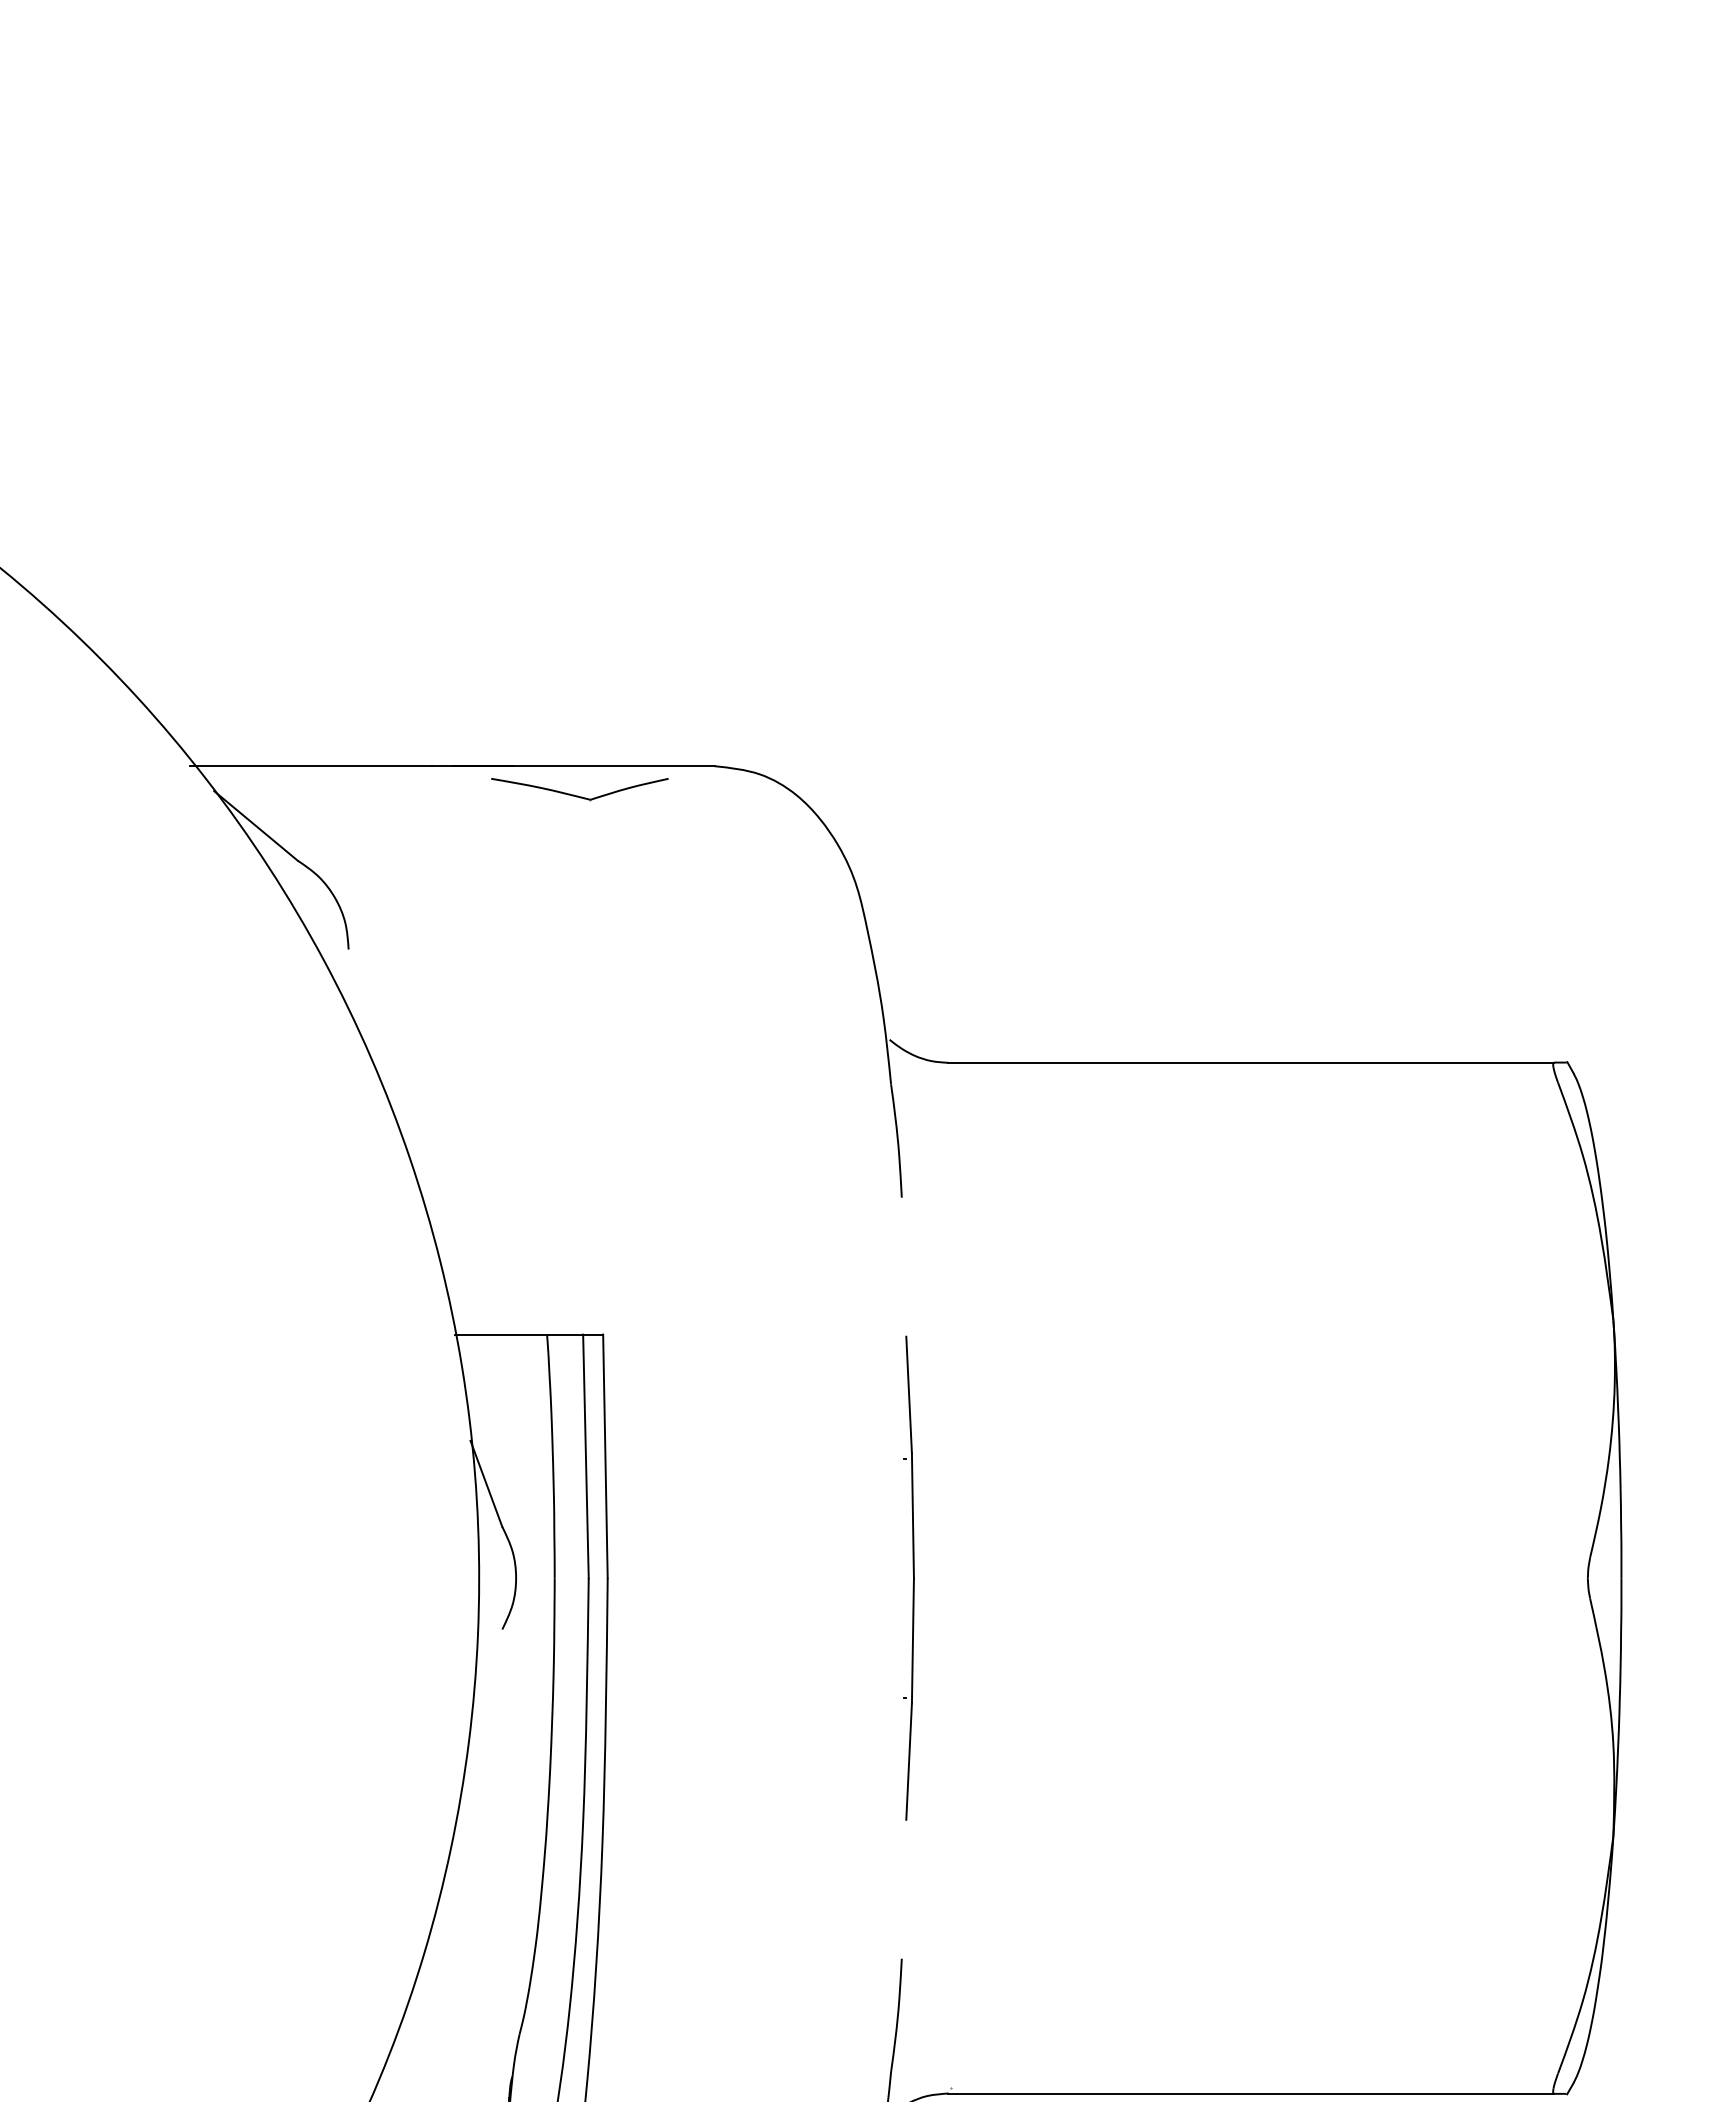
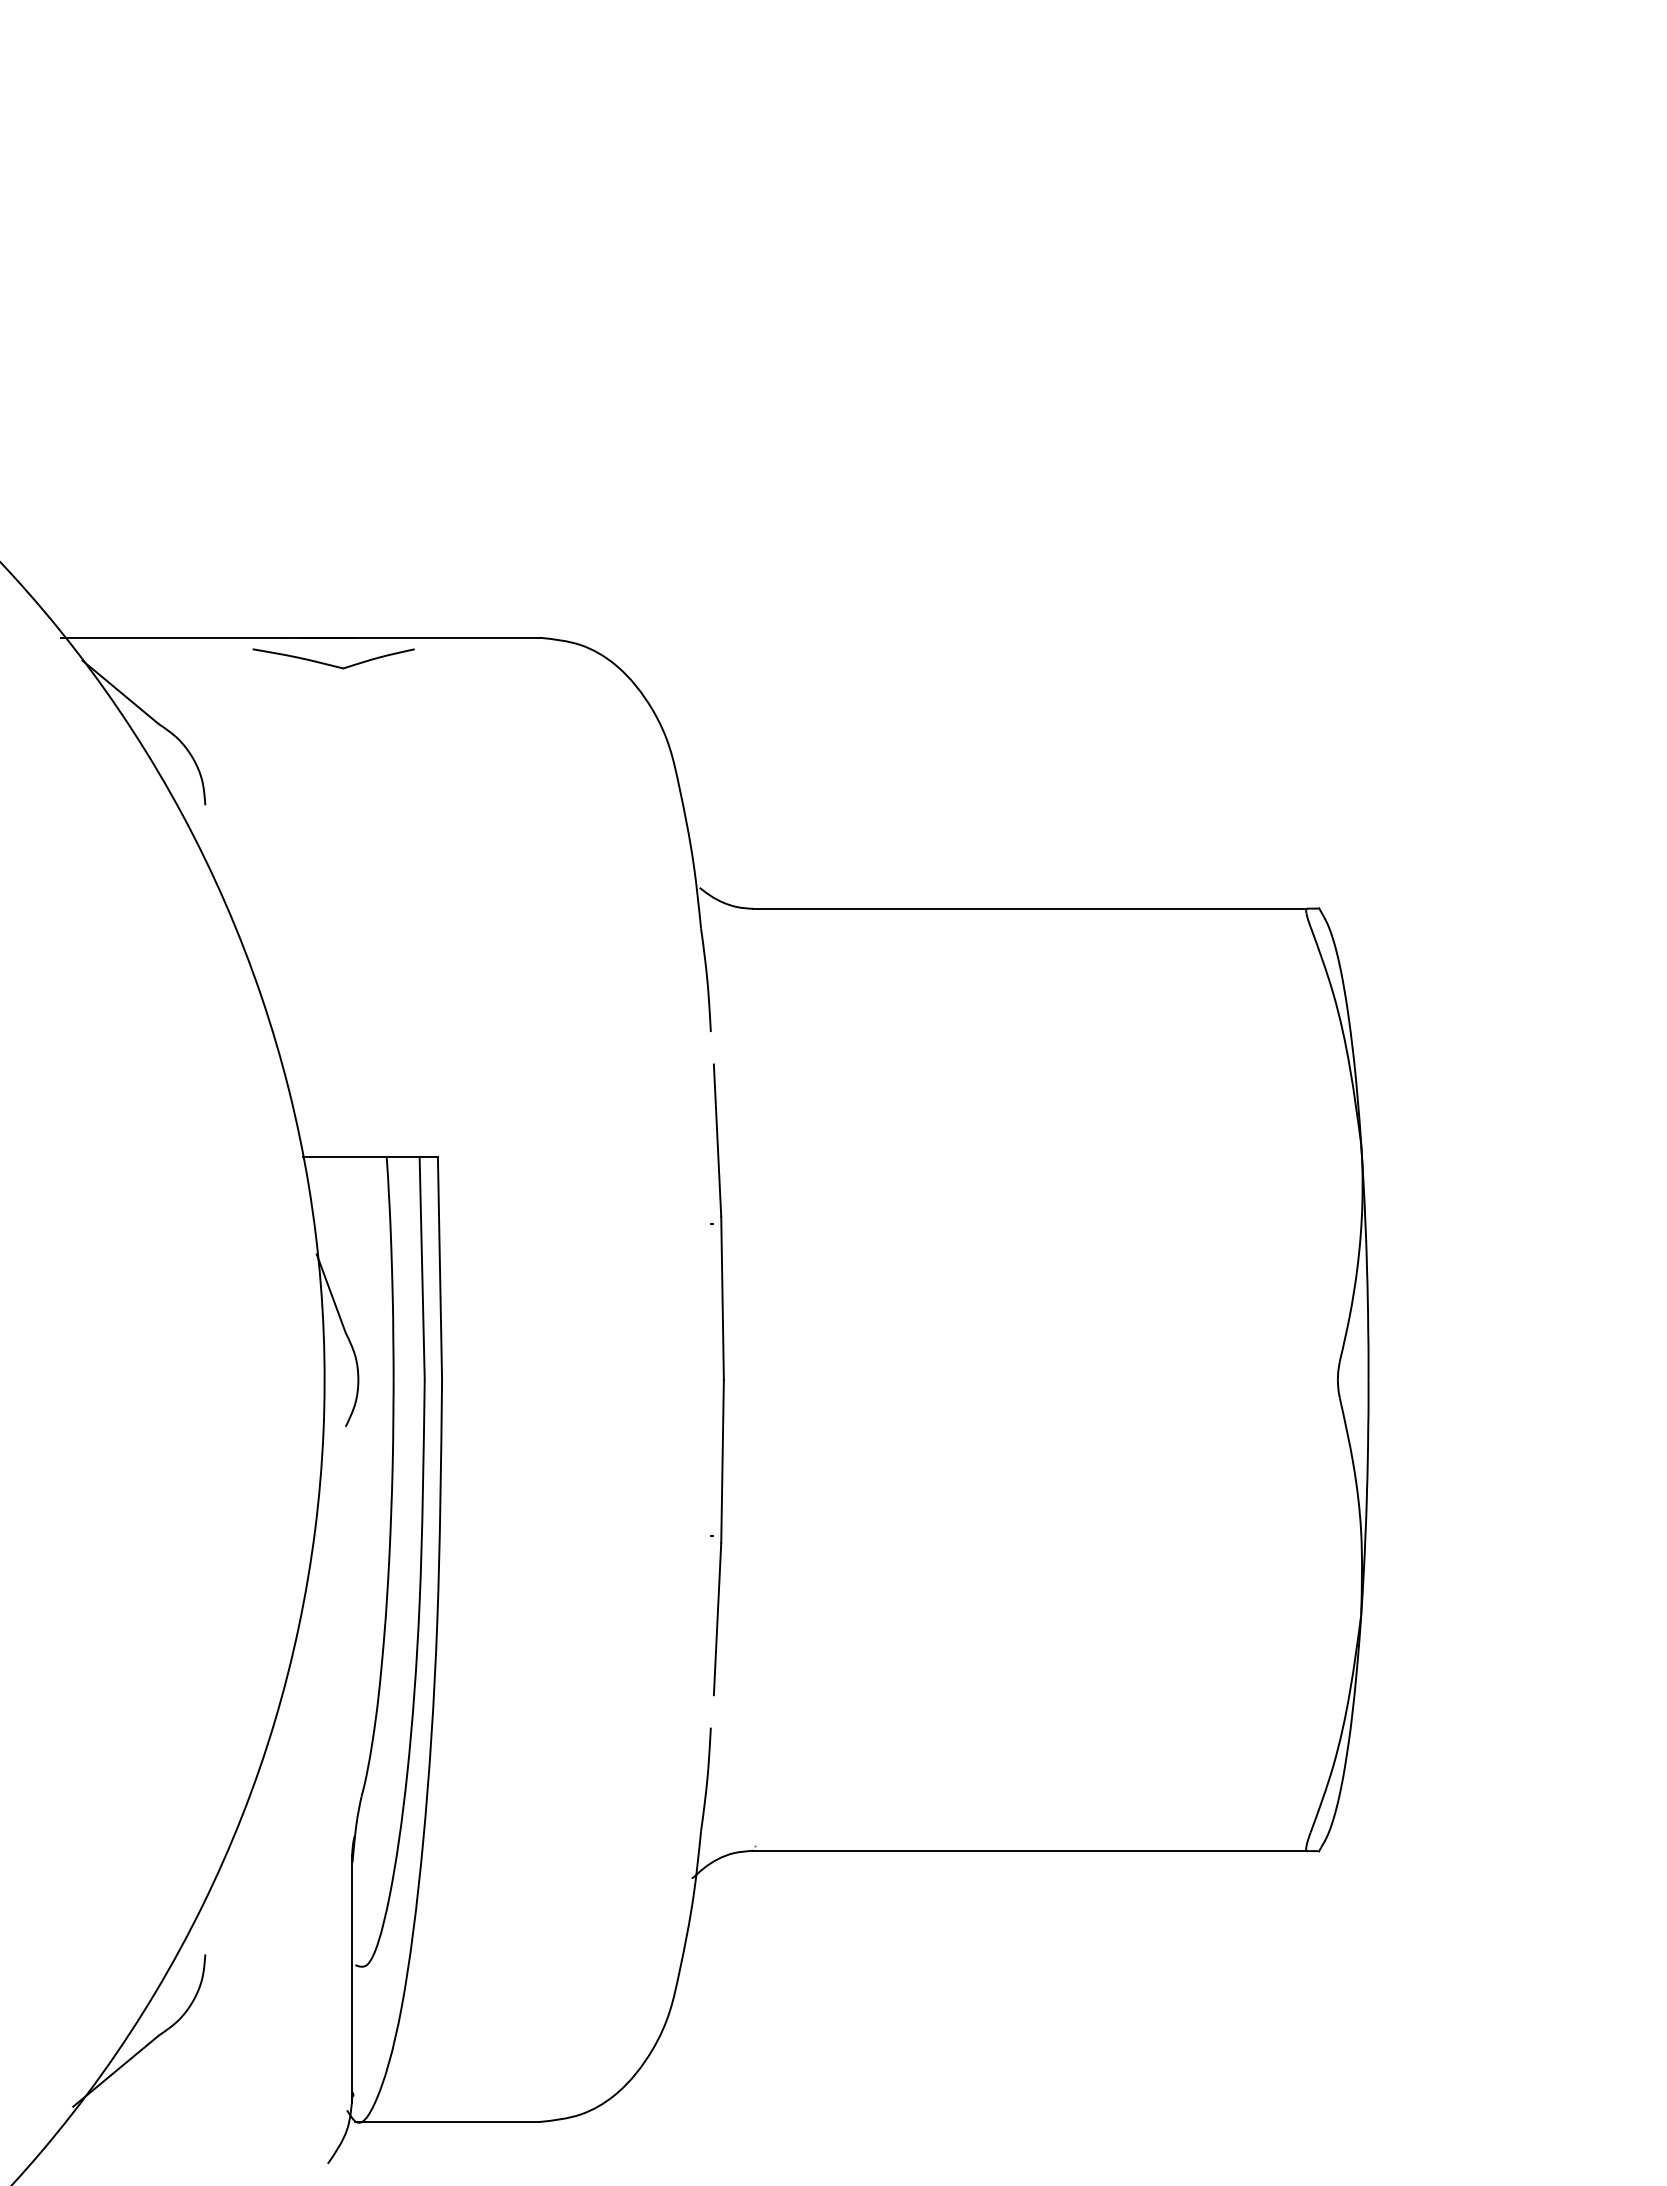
part: (578, 795) -> (332, 664), moved
part: (909, 1577) -> (717, 1379), size x1.43

